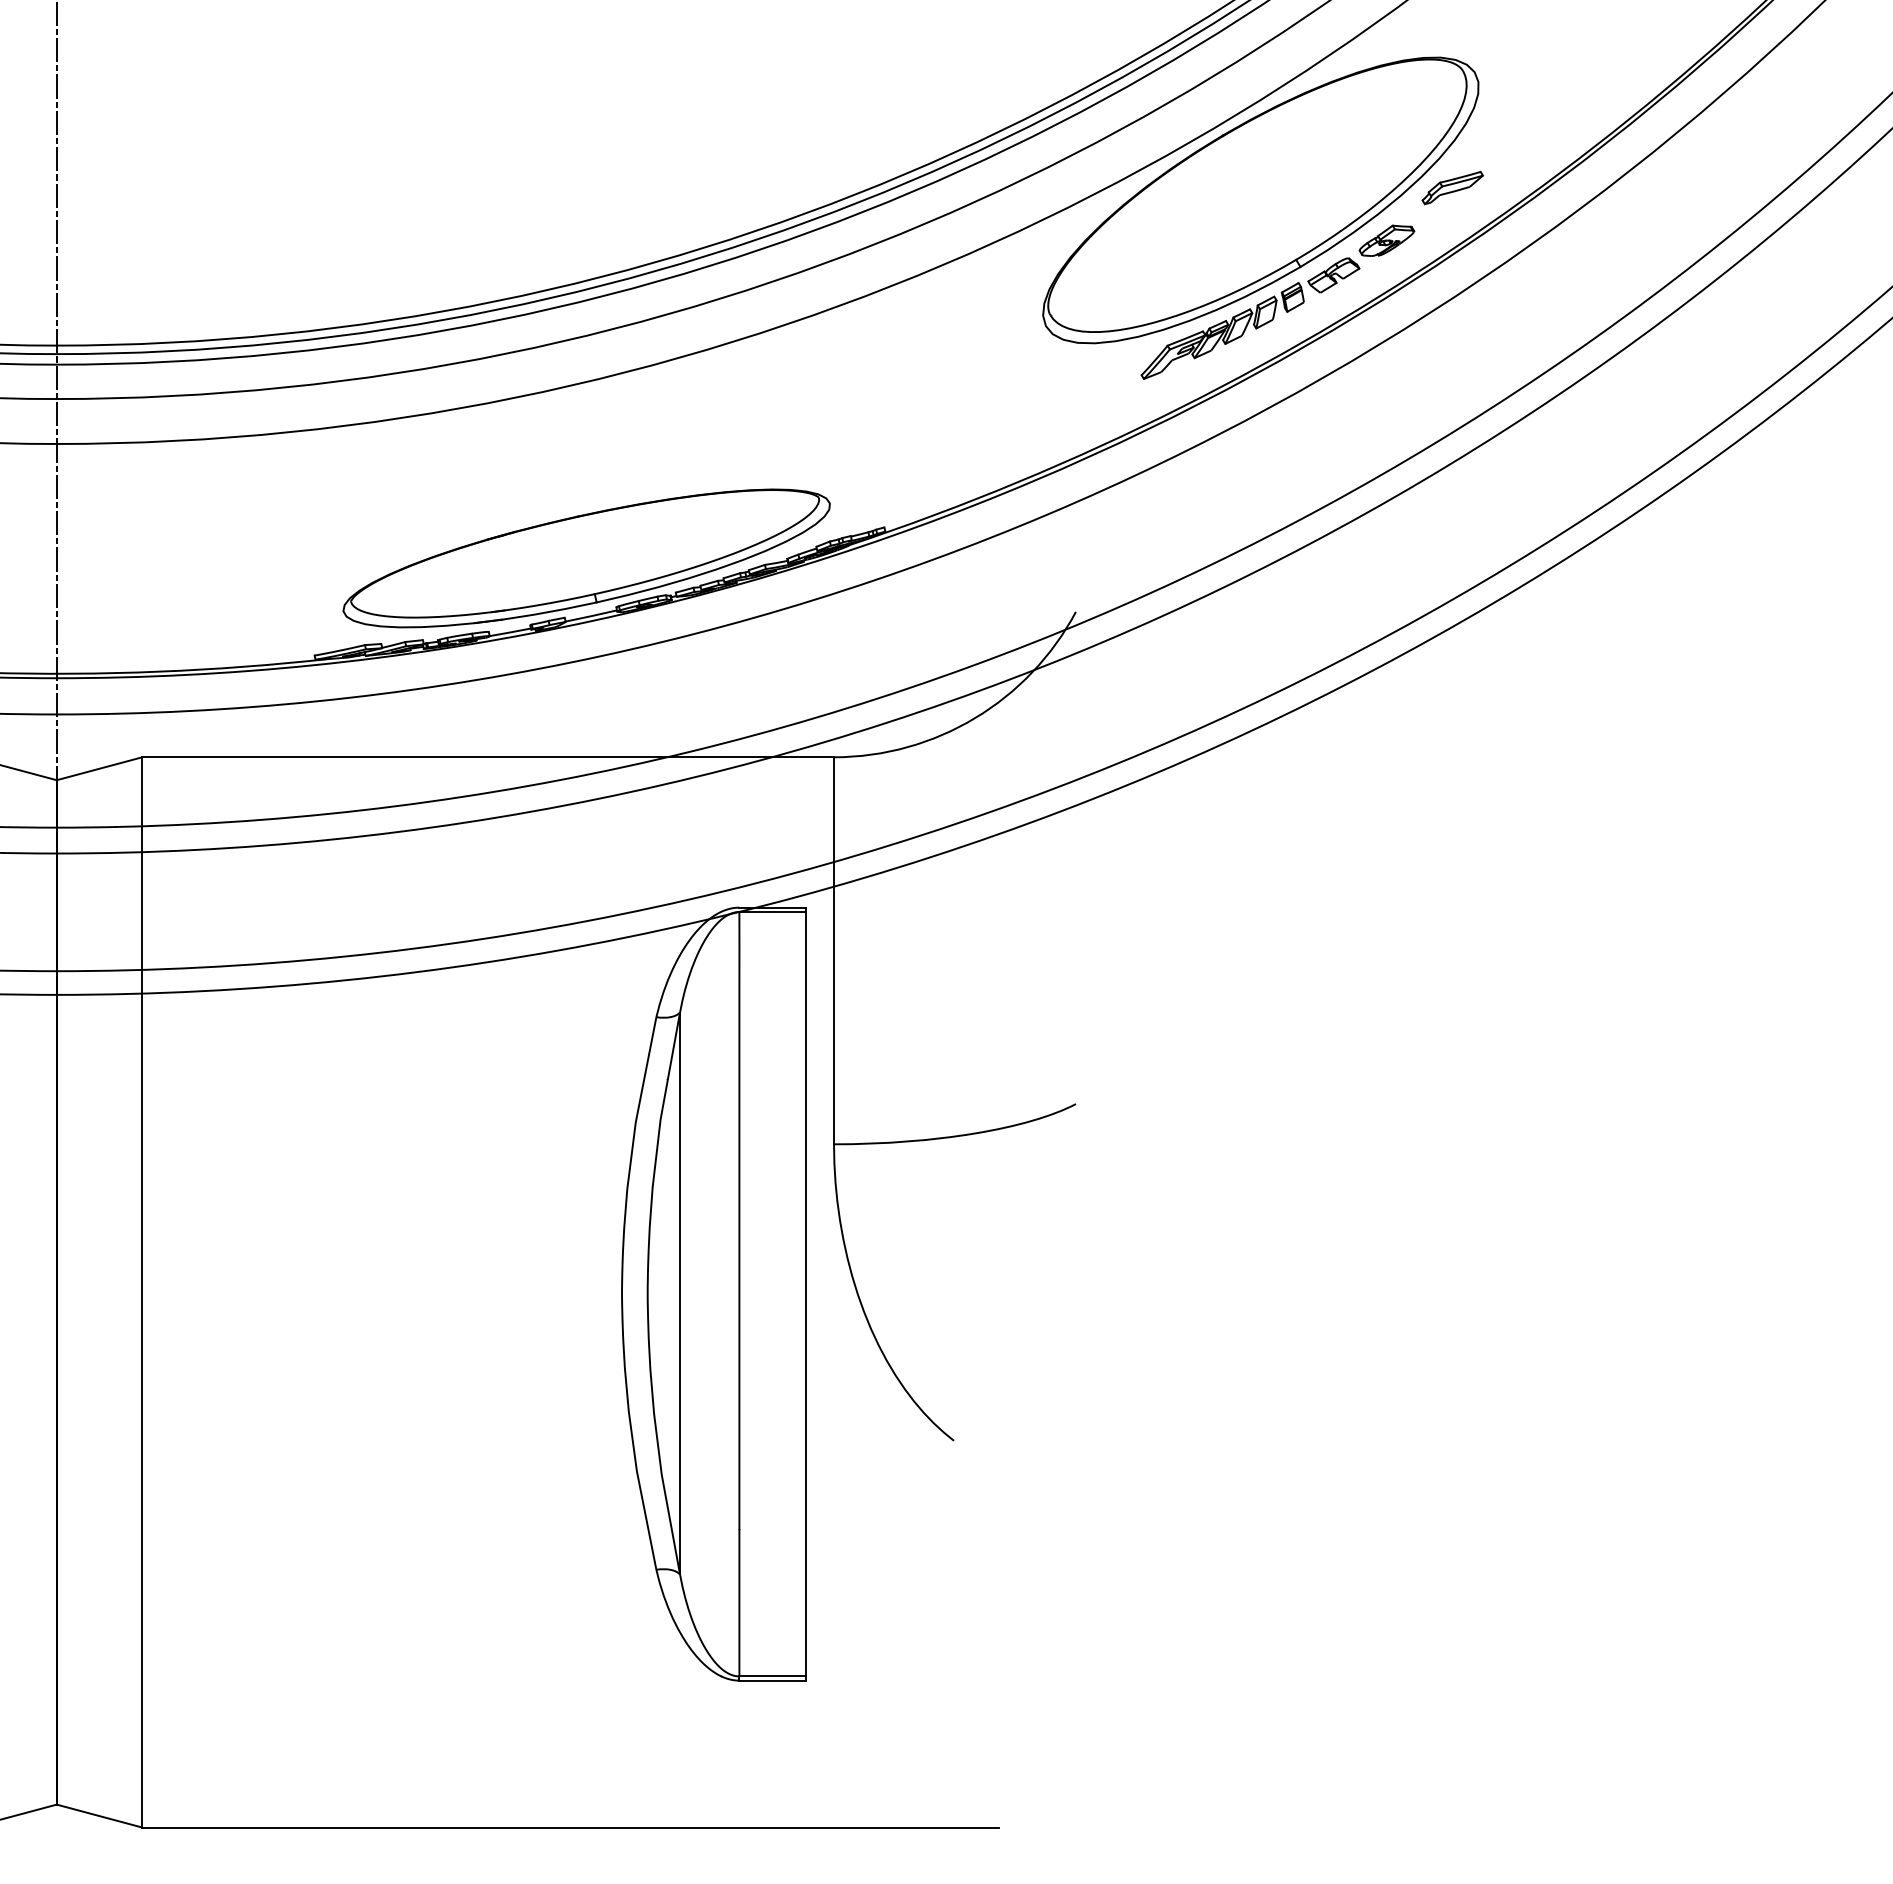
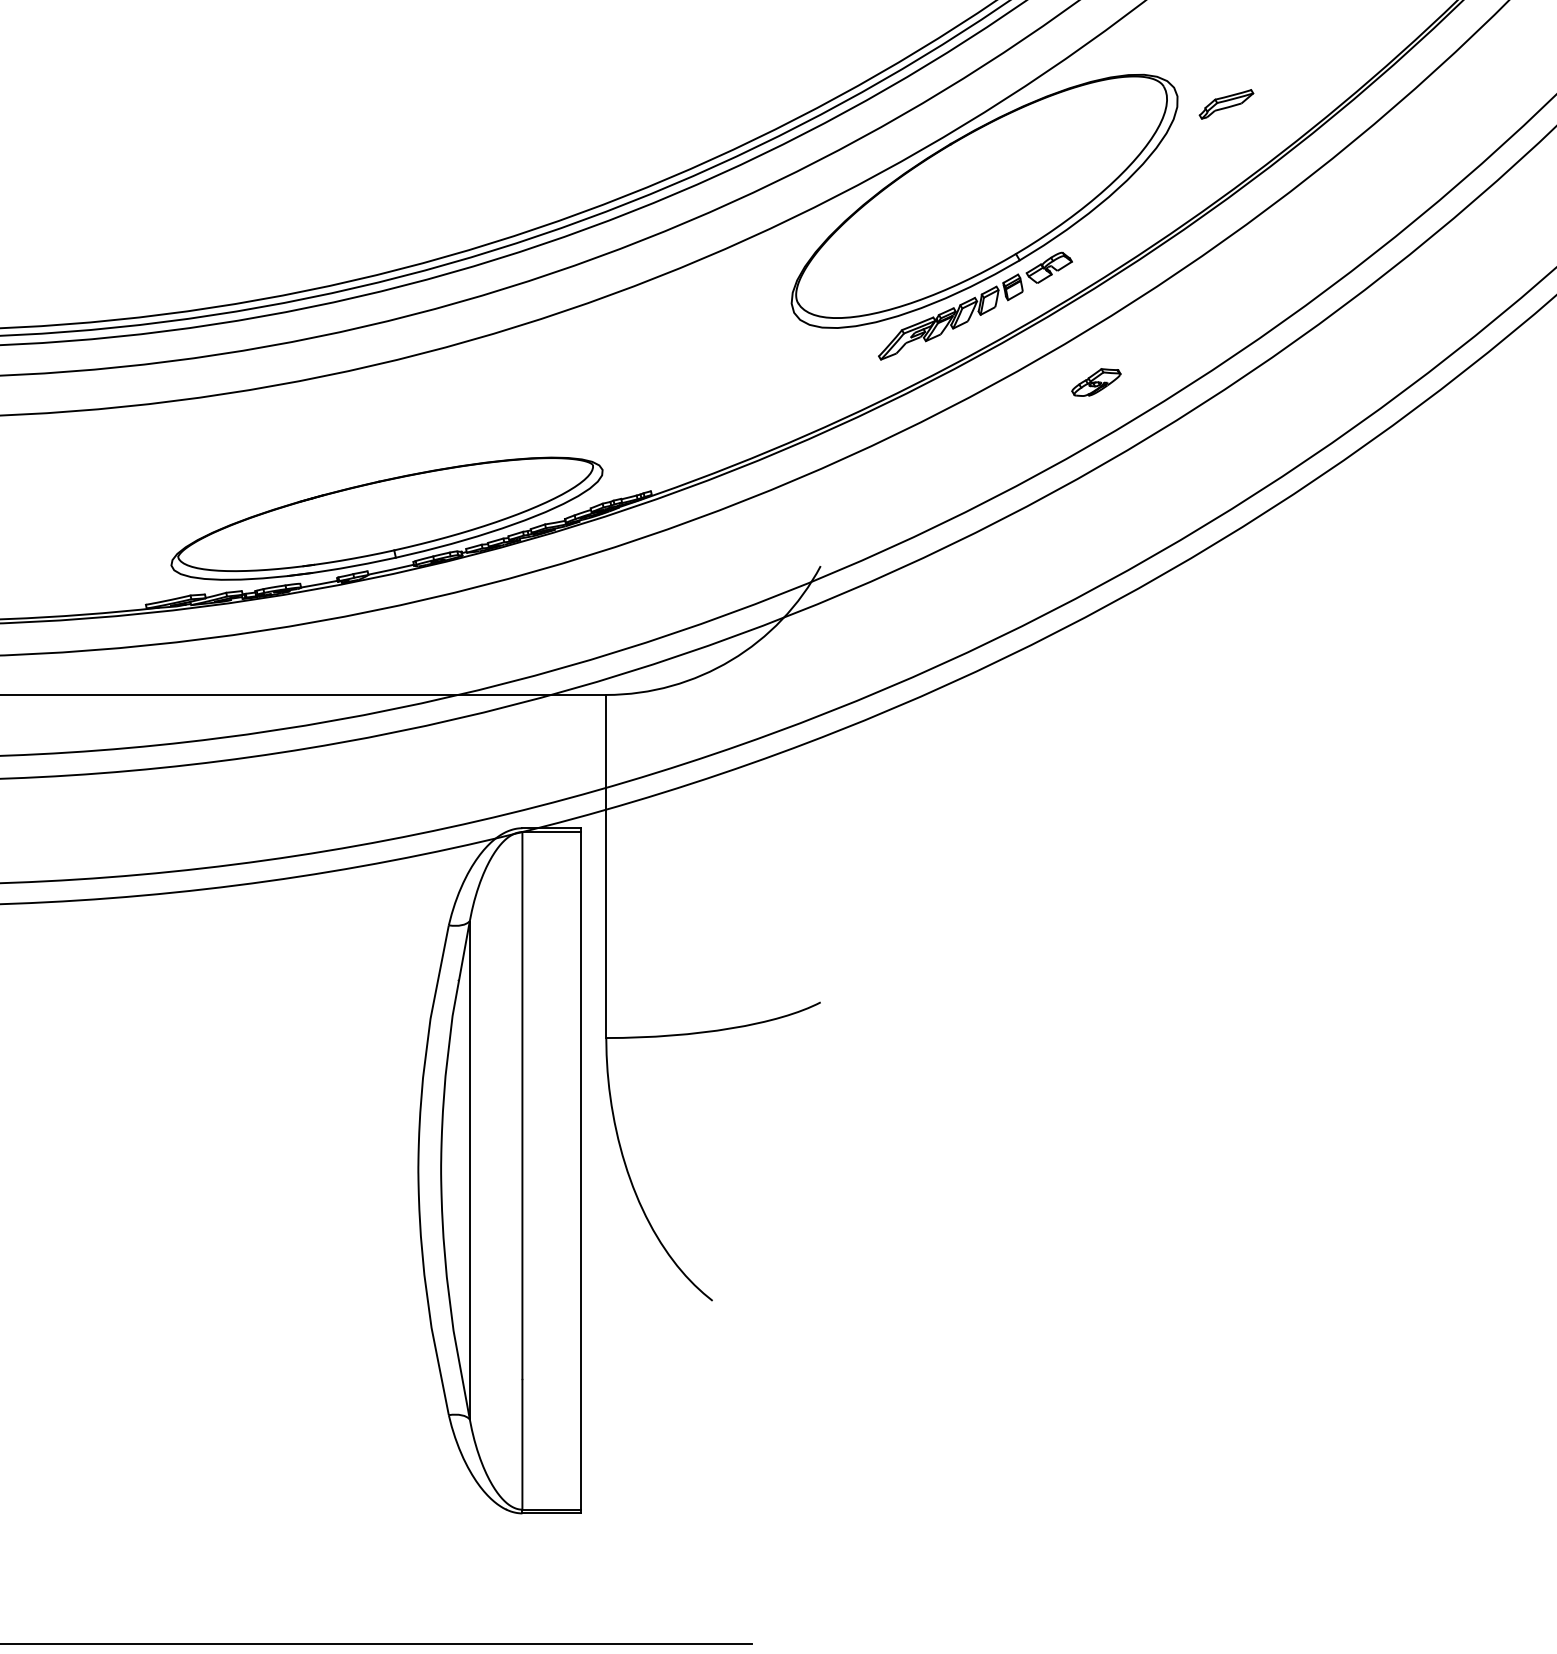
part: (1452, 187) -> (1226, 103), moved
part: (1386, 240) -> (1096, 382), moved

